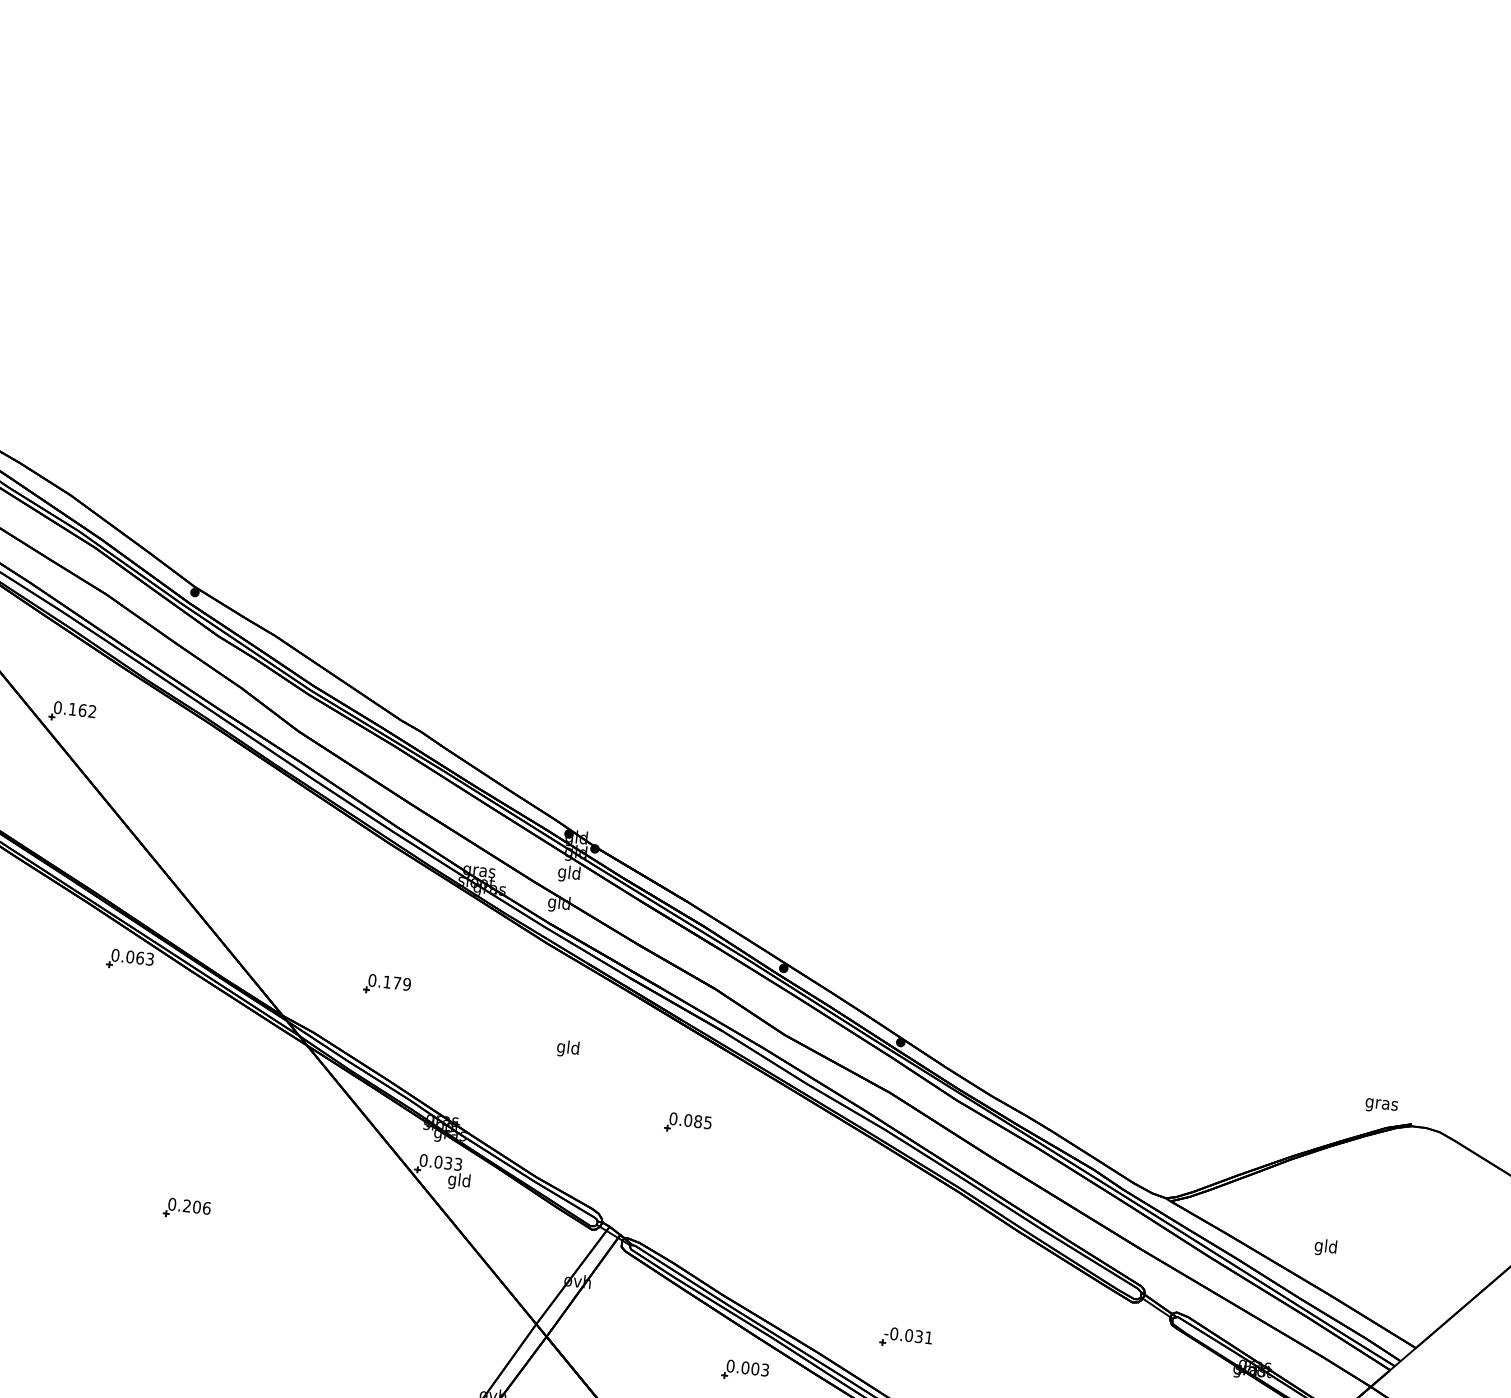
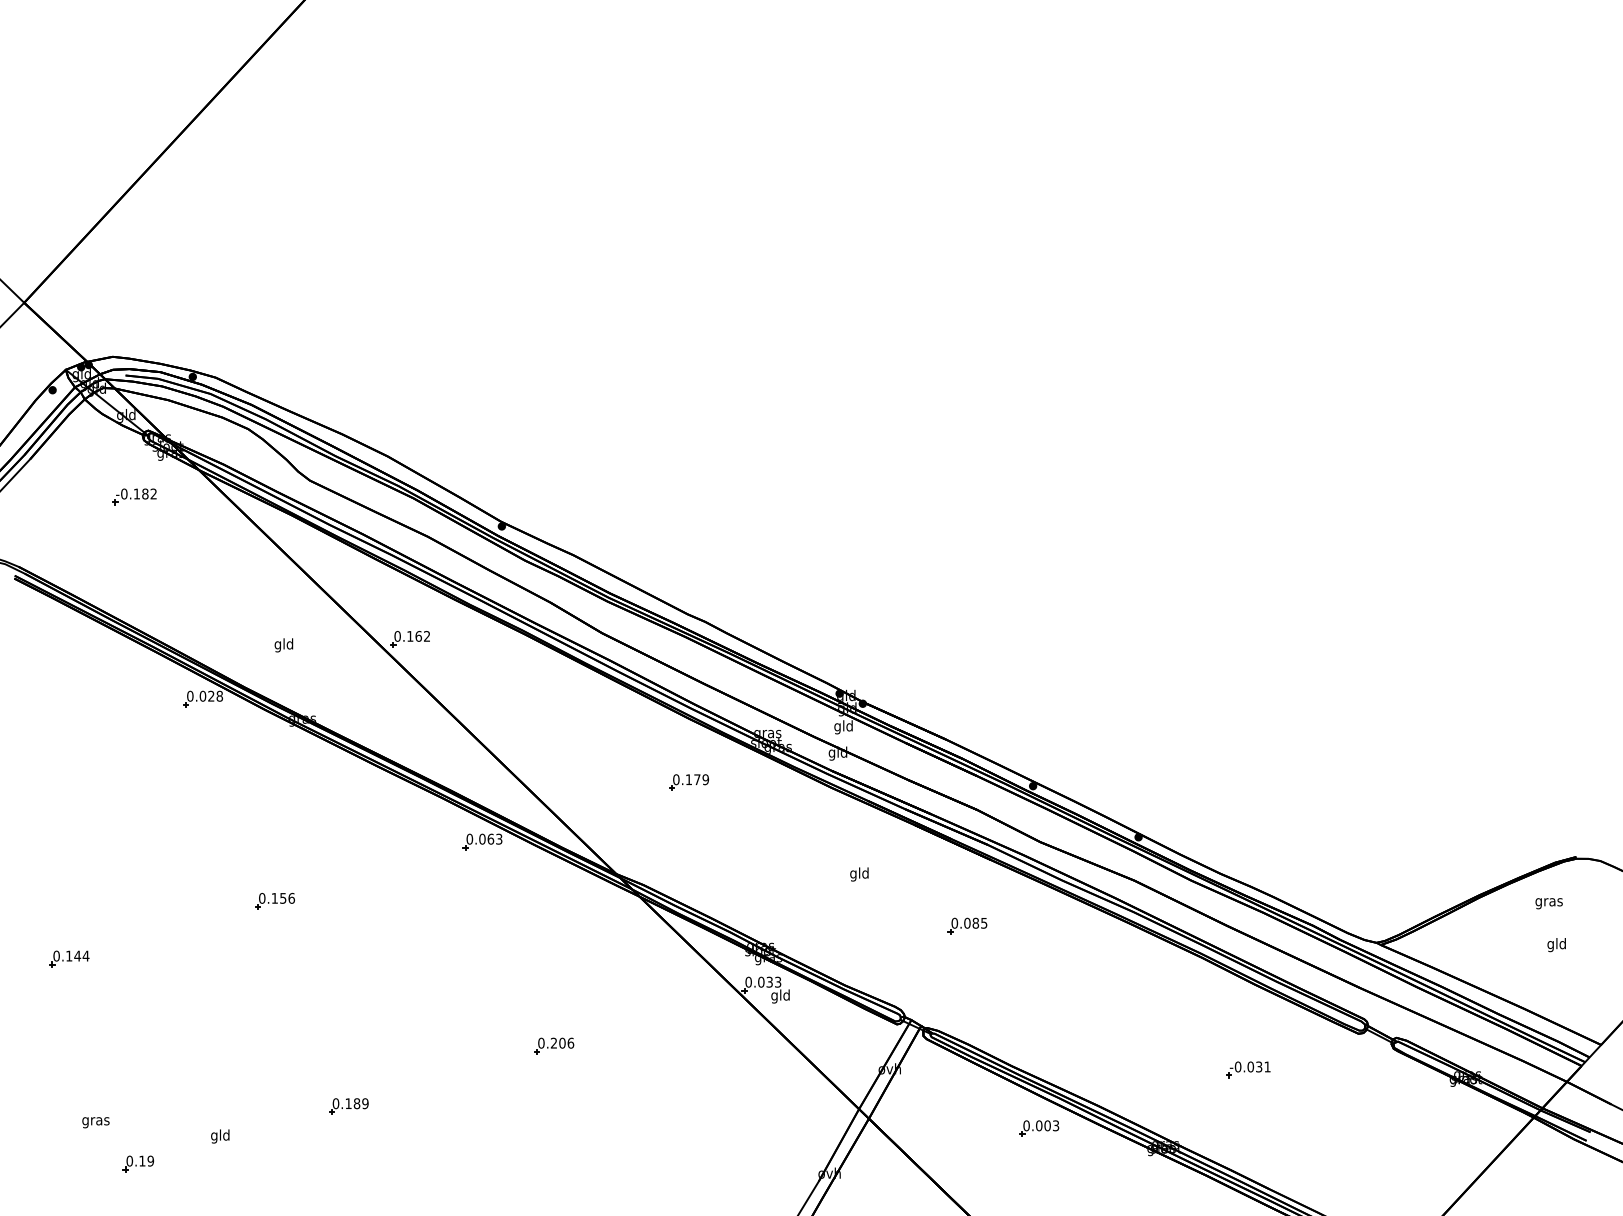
part: (386, 985) -> (688, 782), moved
text: (1380, 1105) -> (1548, 903), moved
text: (1325, 1248) -> (1556, 945), moved
part: (906, 1338) -> (1248, 1069), moved

